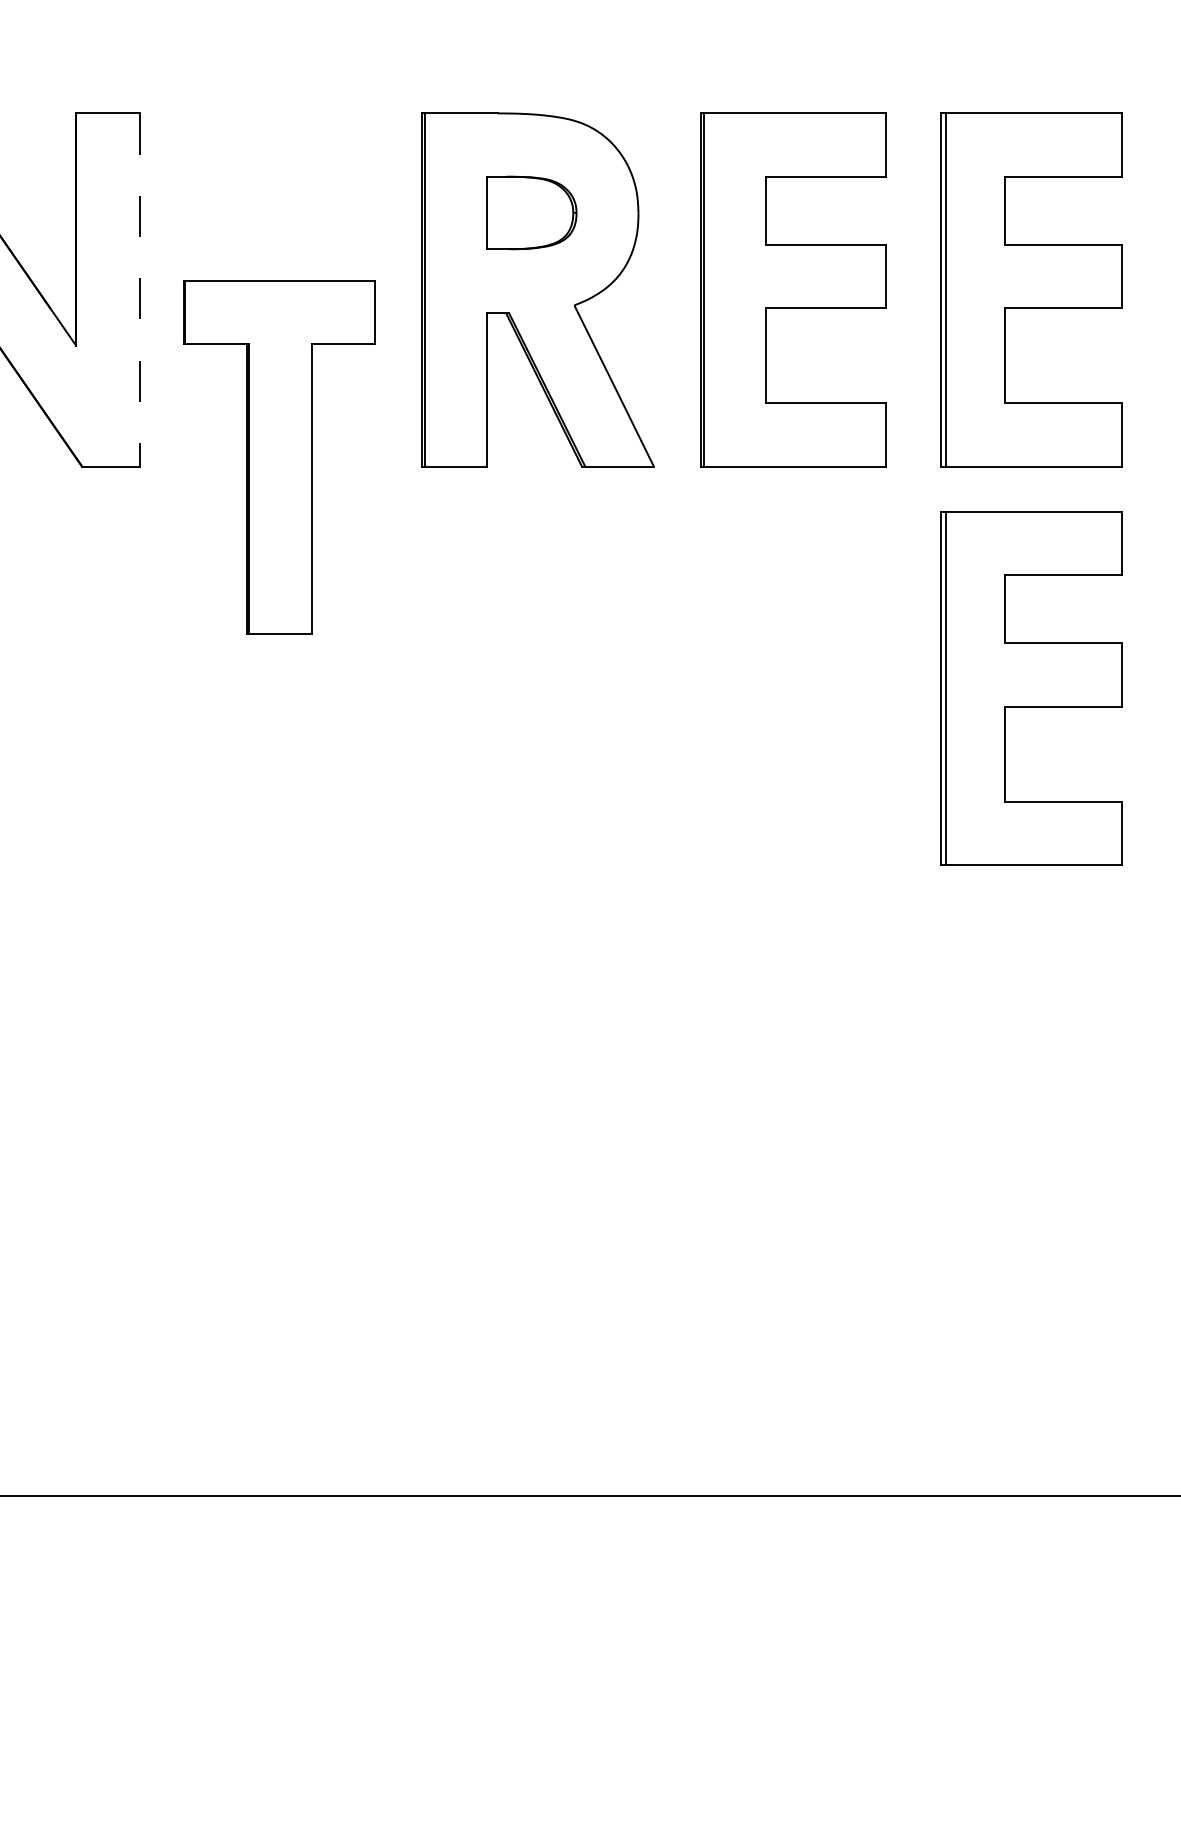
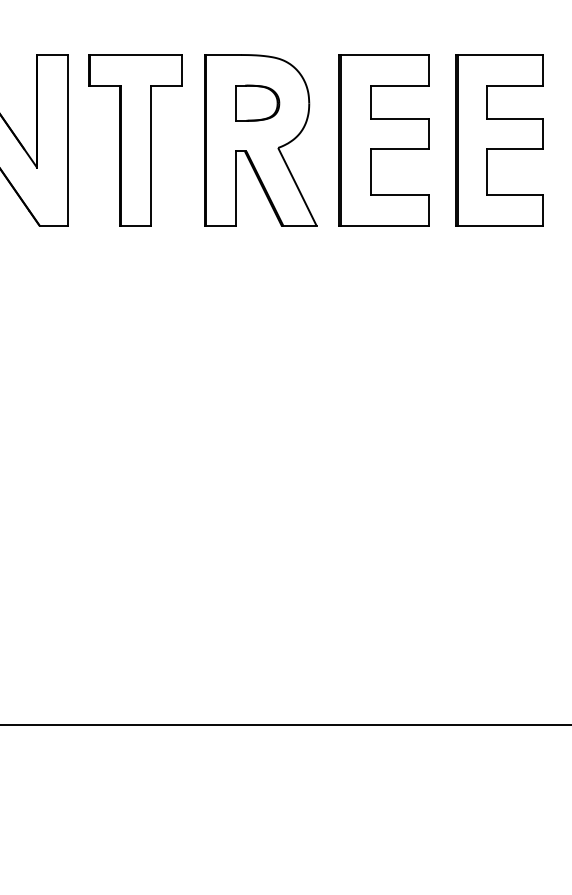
line: (139, 292) -> (67, 141), dashed -> solid
part: (279, 457) -> (135, 140), moved
part: (1031, 688) -> (499, 333), removed

